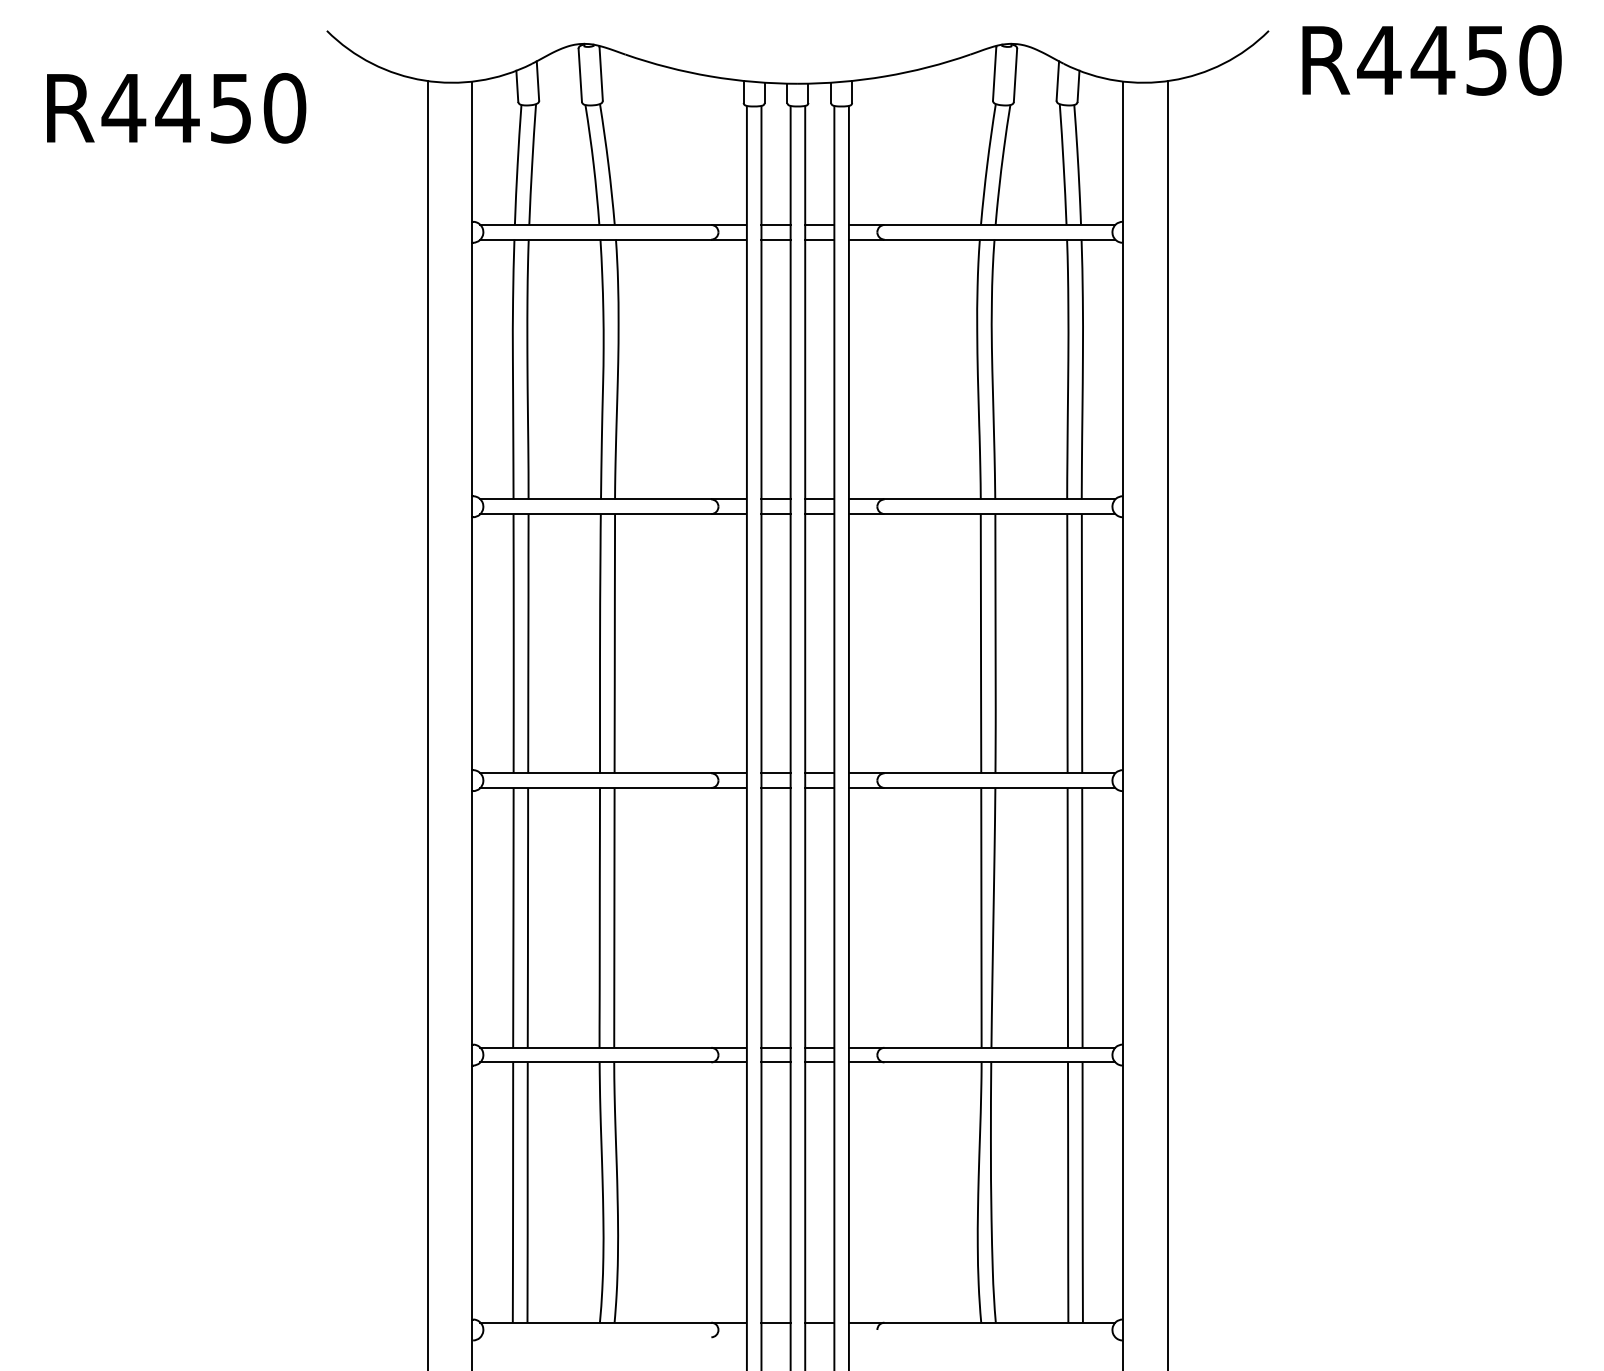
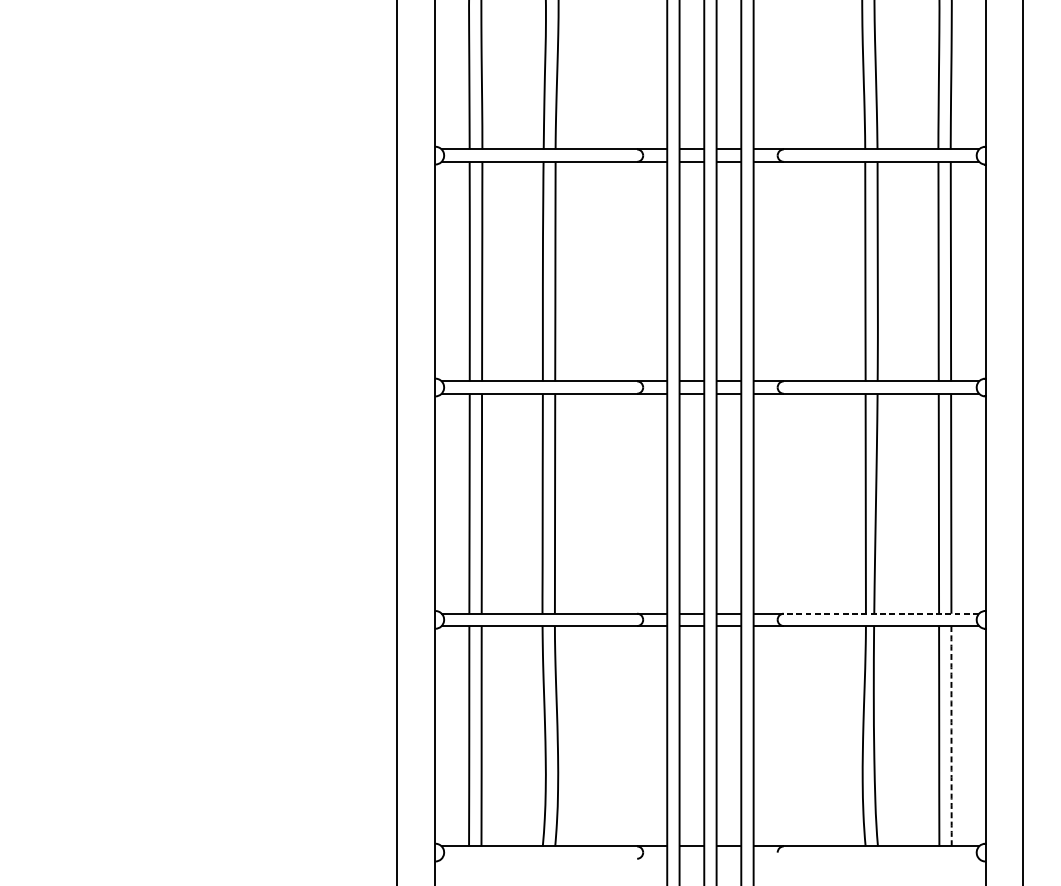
line: (999, 1047) -> (881, 613), solid -> dashed
line: (1082, 1192) -> (951, 736), solid -> dashed

